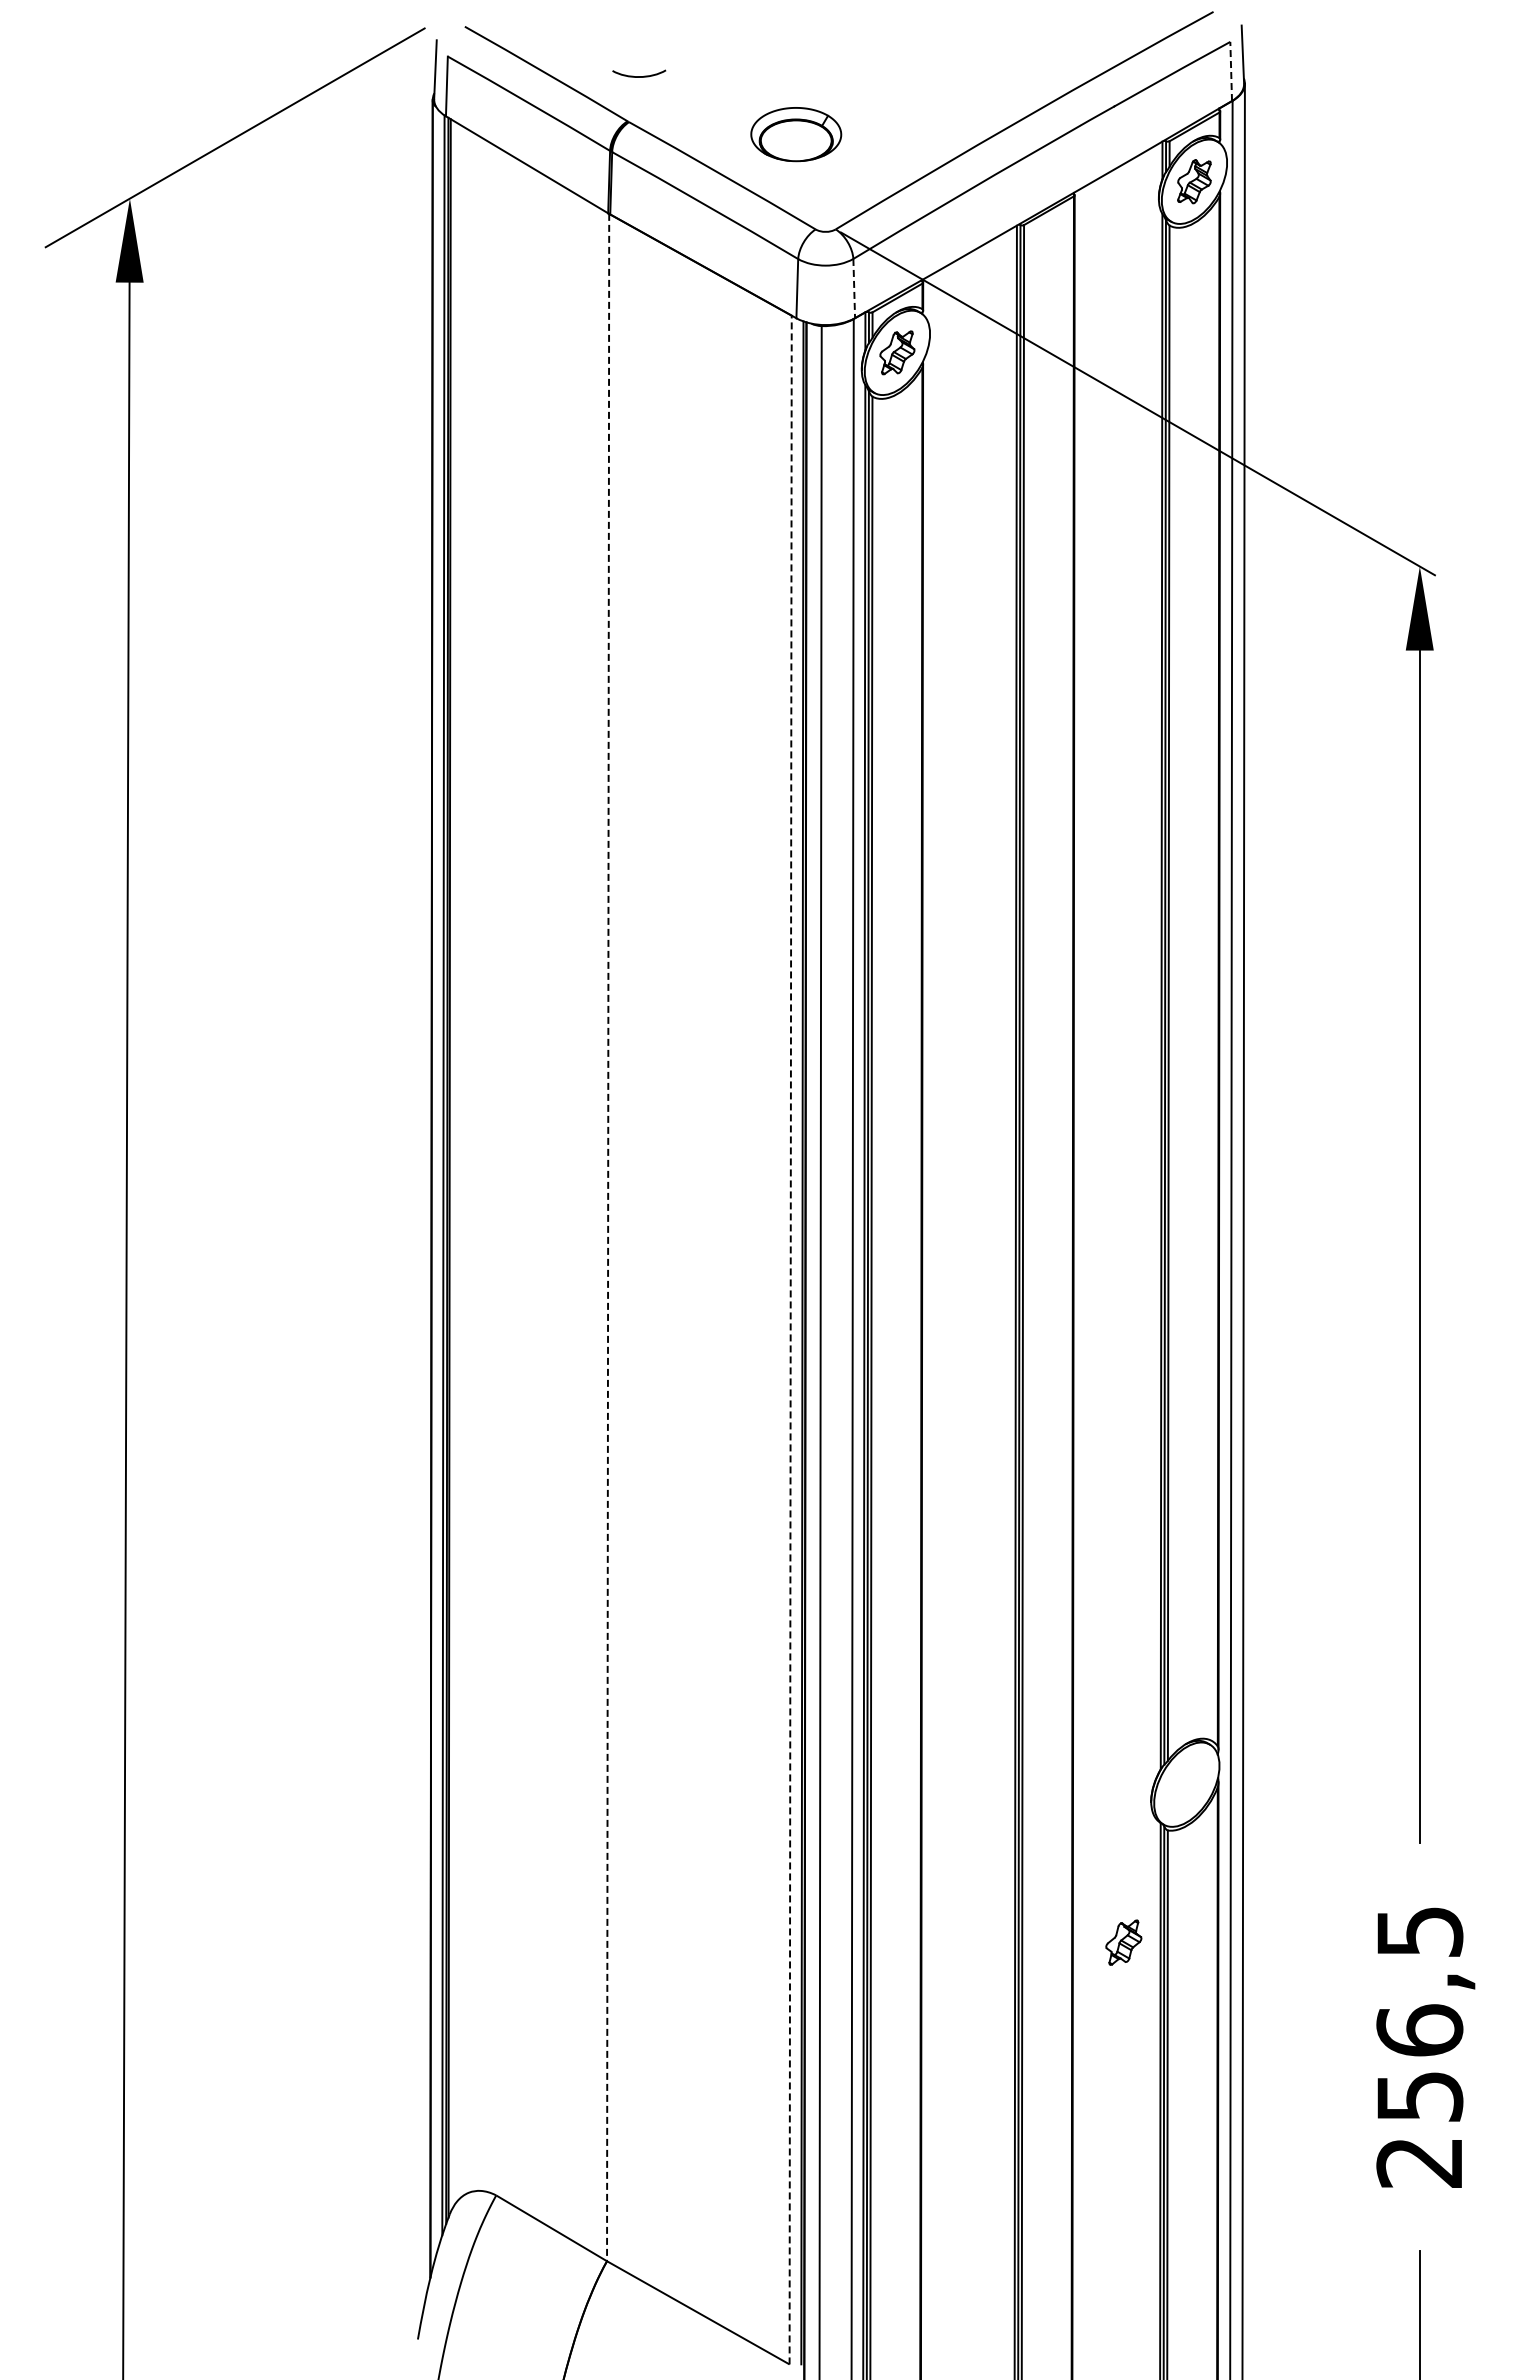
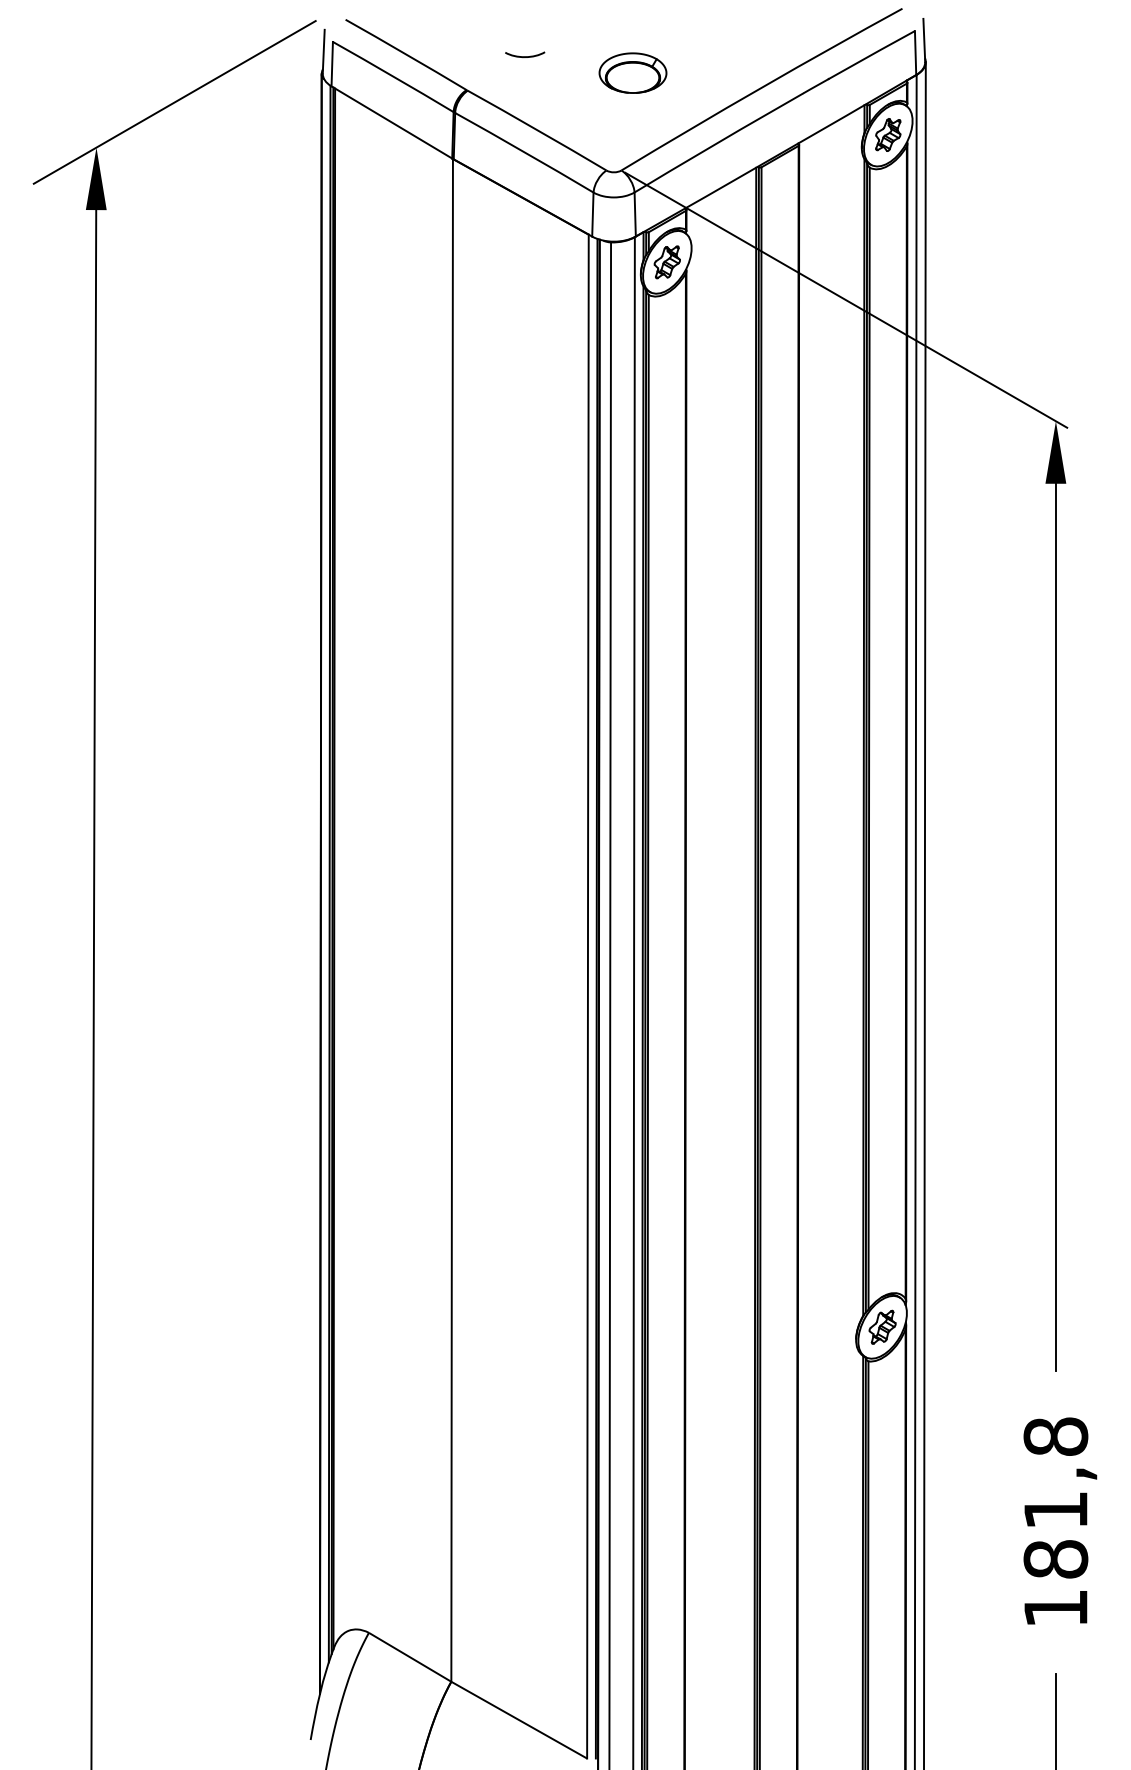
line: (1231, 71) -> (915, 53), dashed -> solid
curve: (639, 76) -> (525, 56), moved
part: (796, 134) -> (633, 73), moved
line: (854, 288) -> (635, 214), dashed -> solid
line: (608, 1237) -> (452, 920), dashed -> solid
line: (790, 1339) -> (587, 996), dashed -> solid
part: (1123, 1942) -> (882, 1327), moved
text: (1419, 2046) -> (1055, 1522), 256,5 -> 181,8

